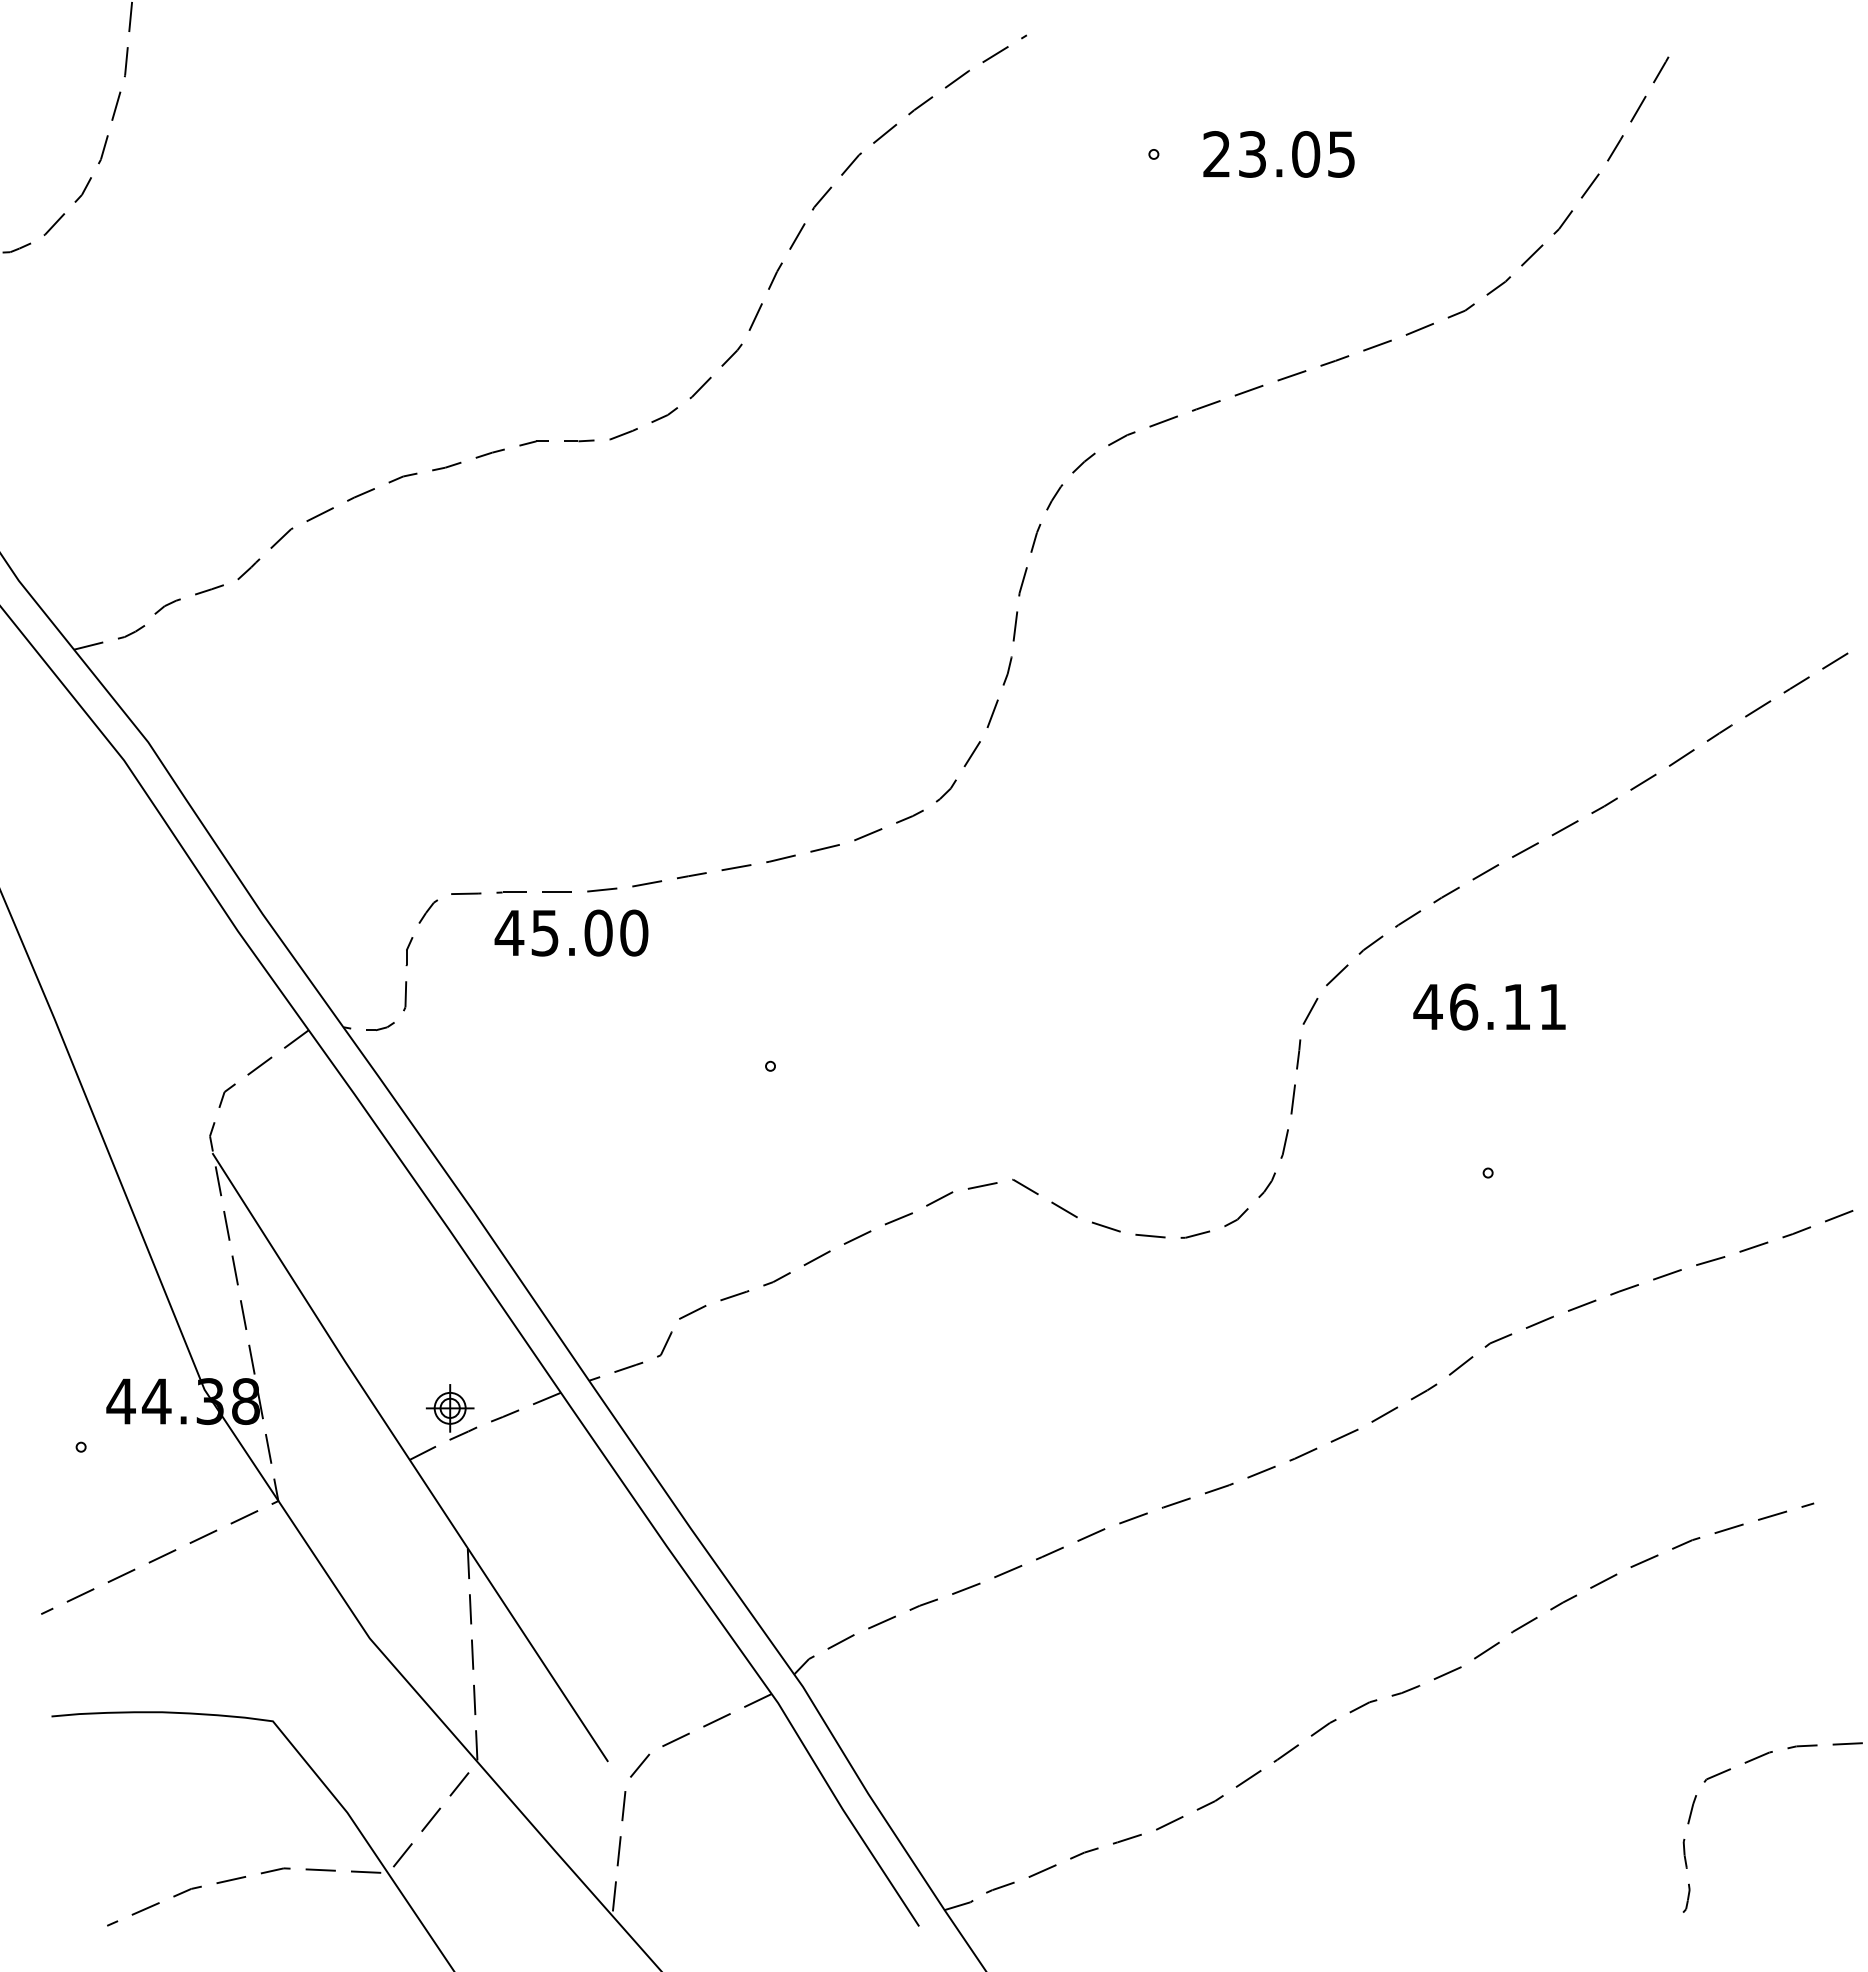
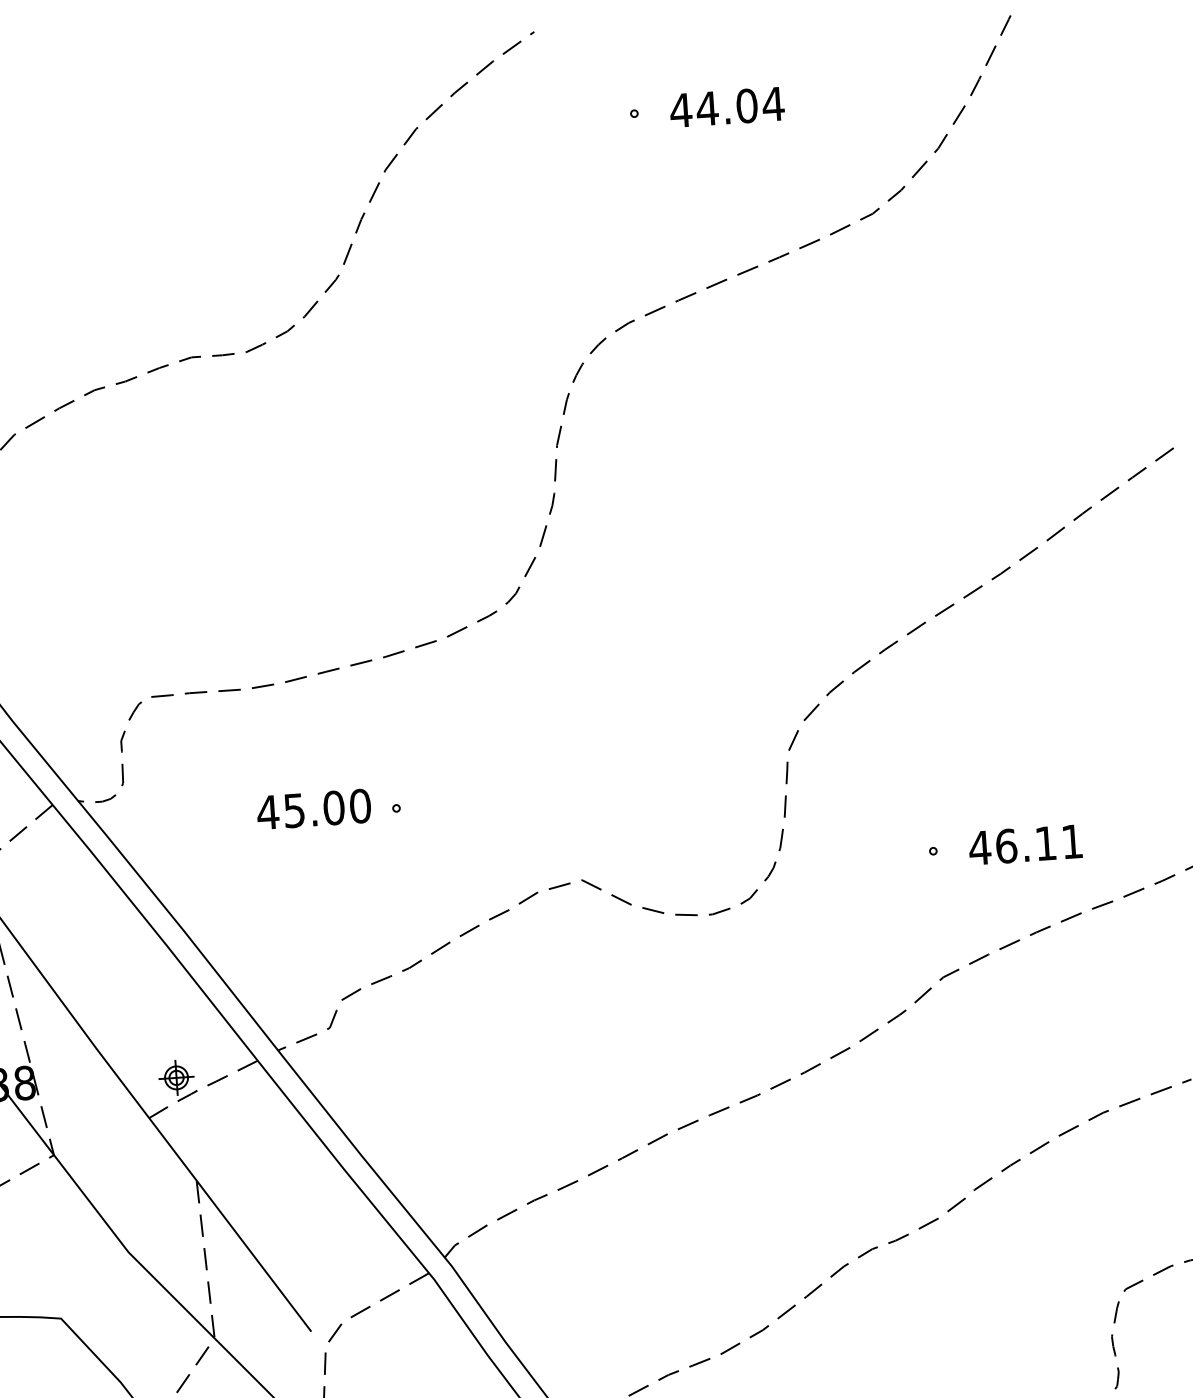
text: (1279, 154) -> (727, 107), 23.05 -> 44.04
text: (571, 932) -> (313, 808), moved
text: (1489, 1006) -> (1025, 844), moved

